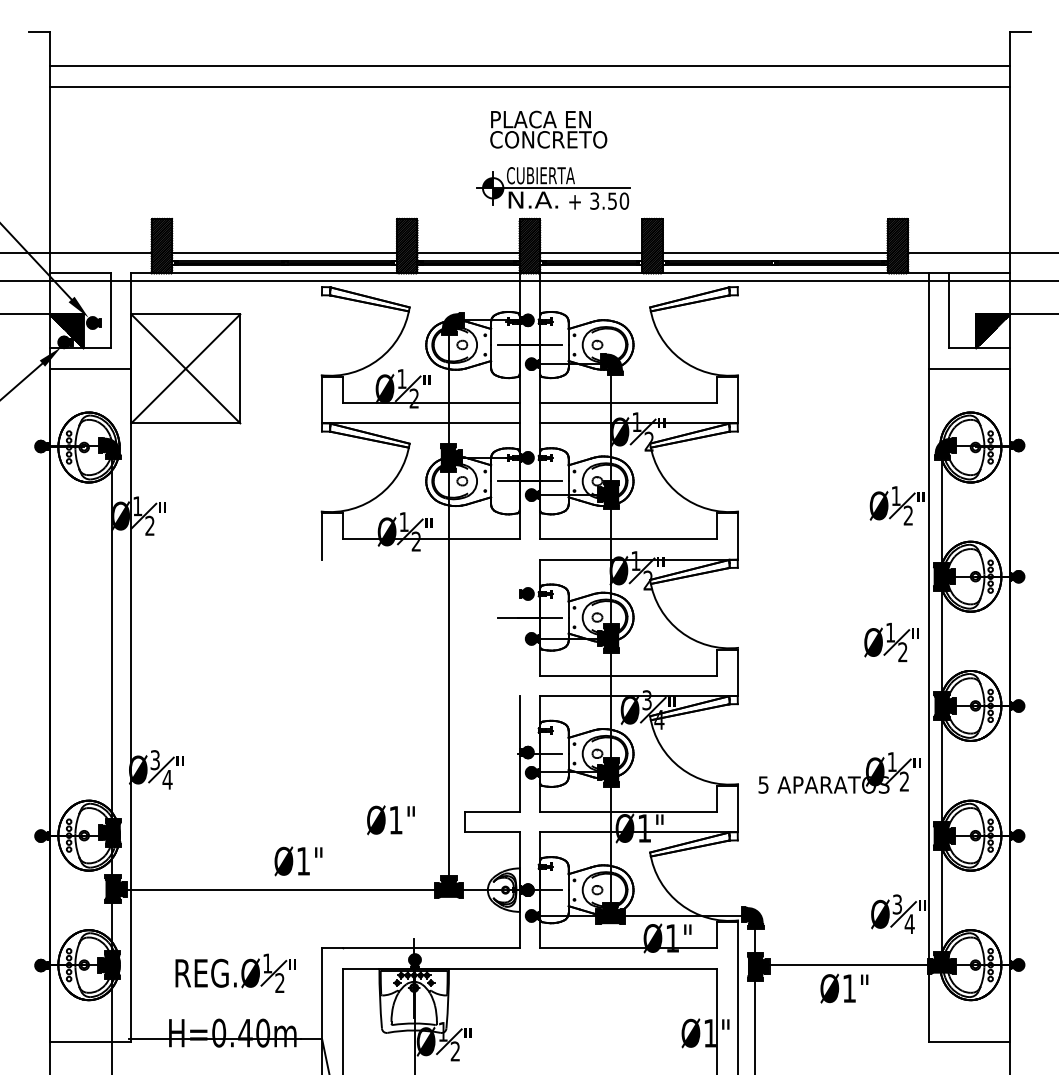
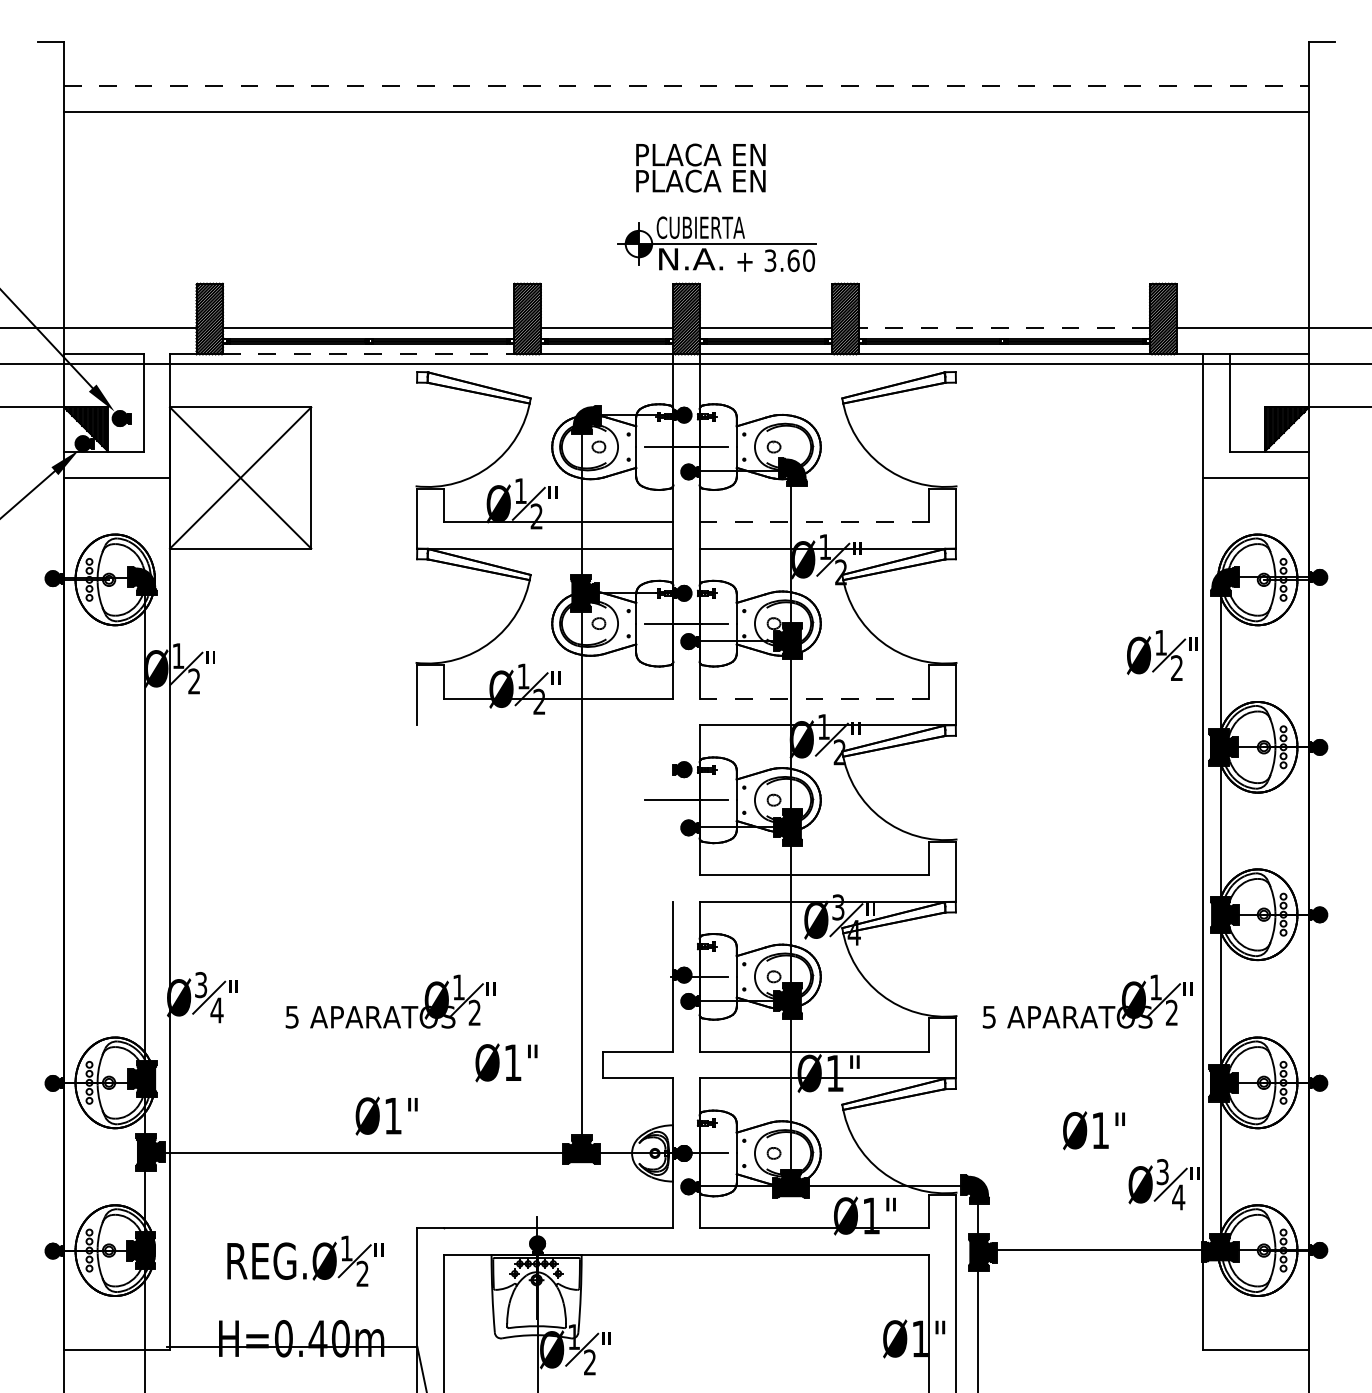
line: (530, 66) -> (687, 86), solid -> dashed
text: (548, 139) -> (710, 180), CONCRETO -> PLACA EN
text: (612, 200) -> (793, 259), 3.50 -> 3.60
line: (774, 253) -> (1003, 328), solid -> dashed
line: (285, 273) -> (369, 354), solid -> dashed
line: (628, 402) -> (814, 521), solid -> dashed
line: (628, 539) -> (814, 699), solid -> dashed
part: (891, 642) -> (1155, 832), removed
part: (301, 772) -> (390, 1000), added
text: (844, 988) -> (1094, 1130), moved

